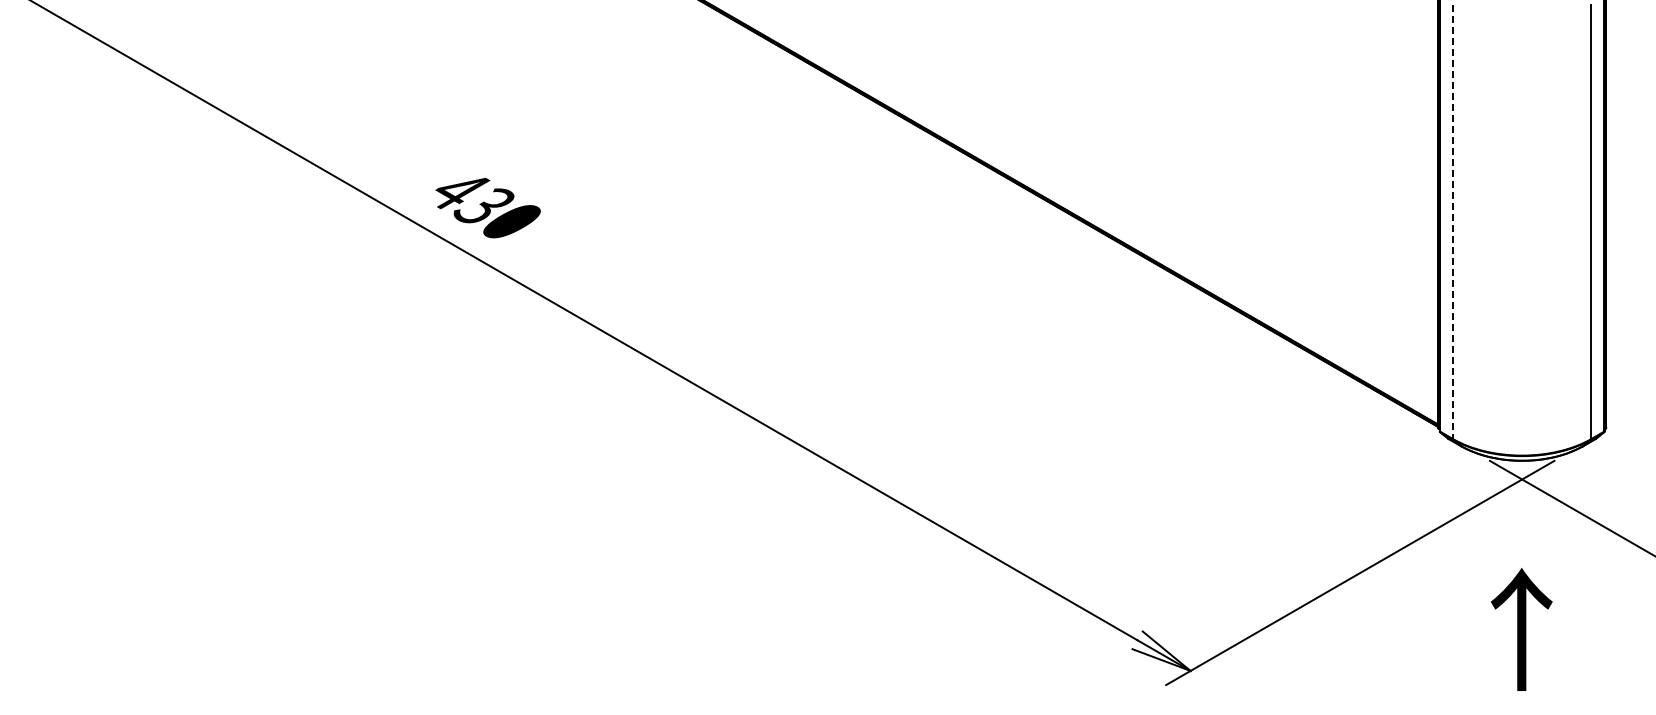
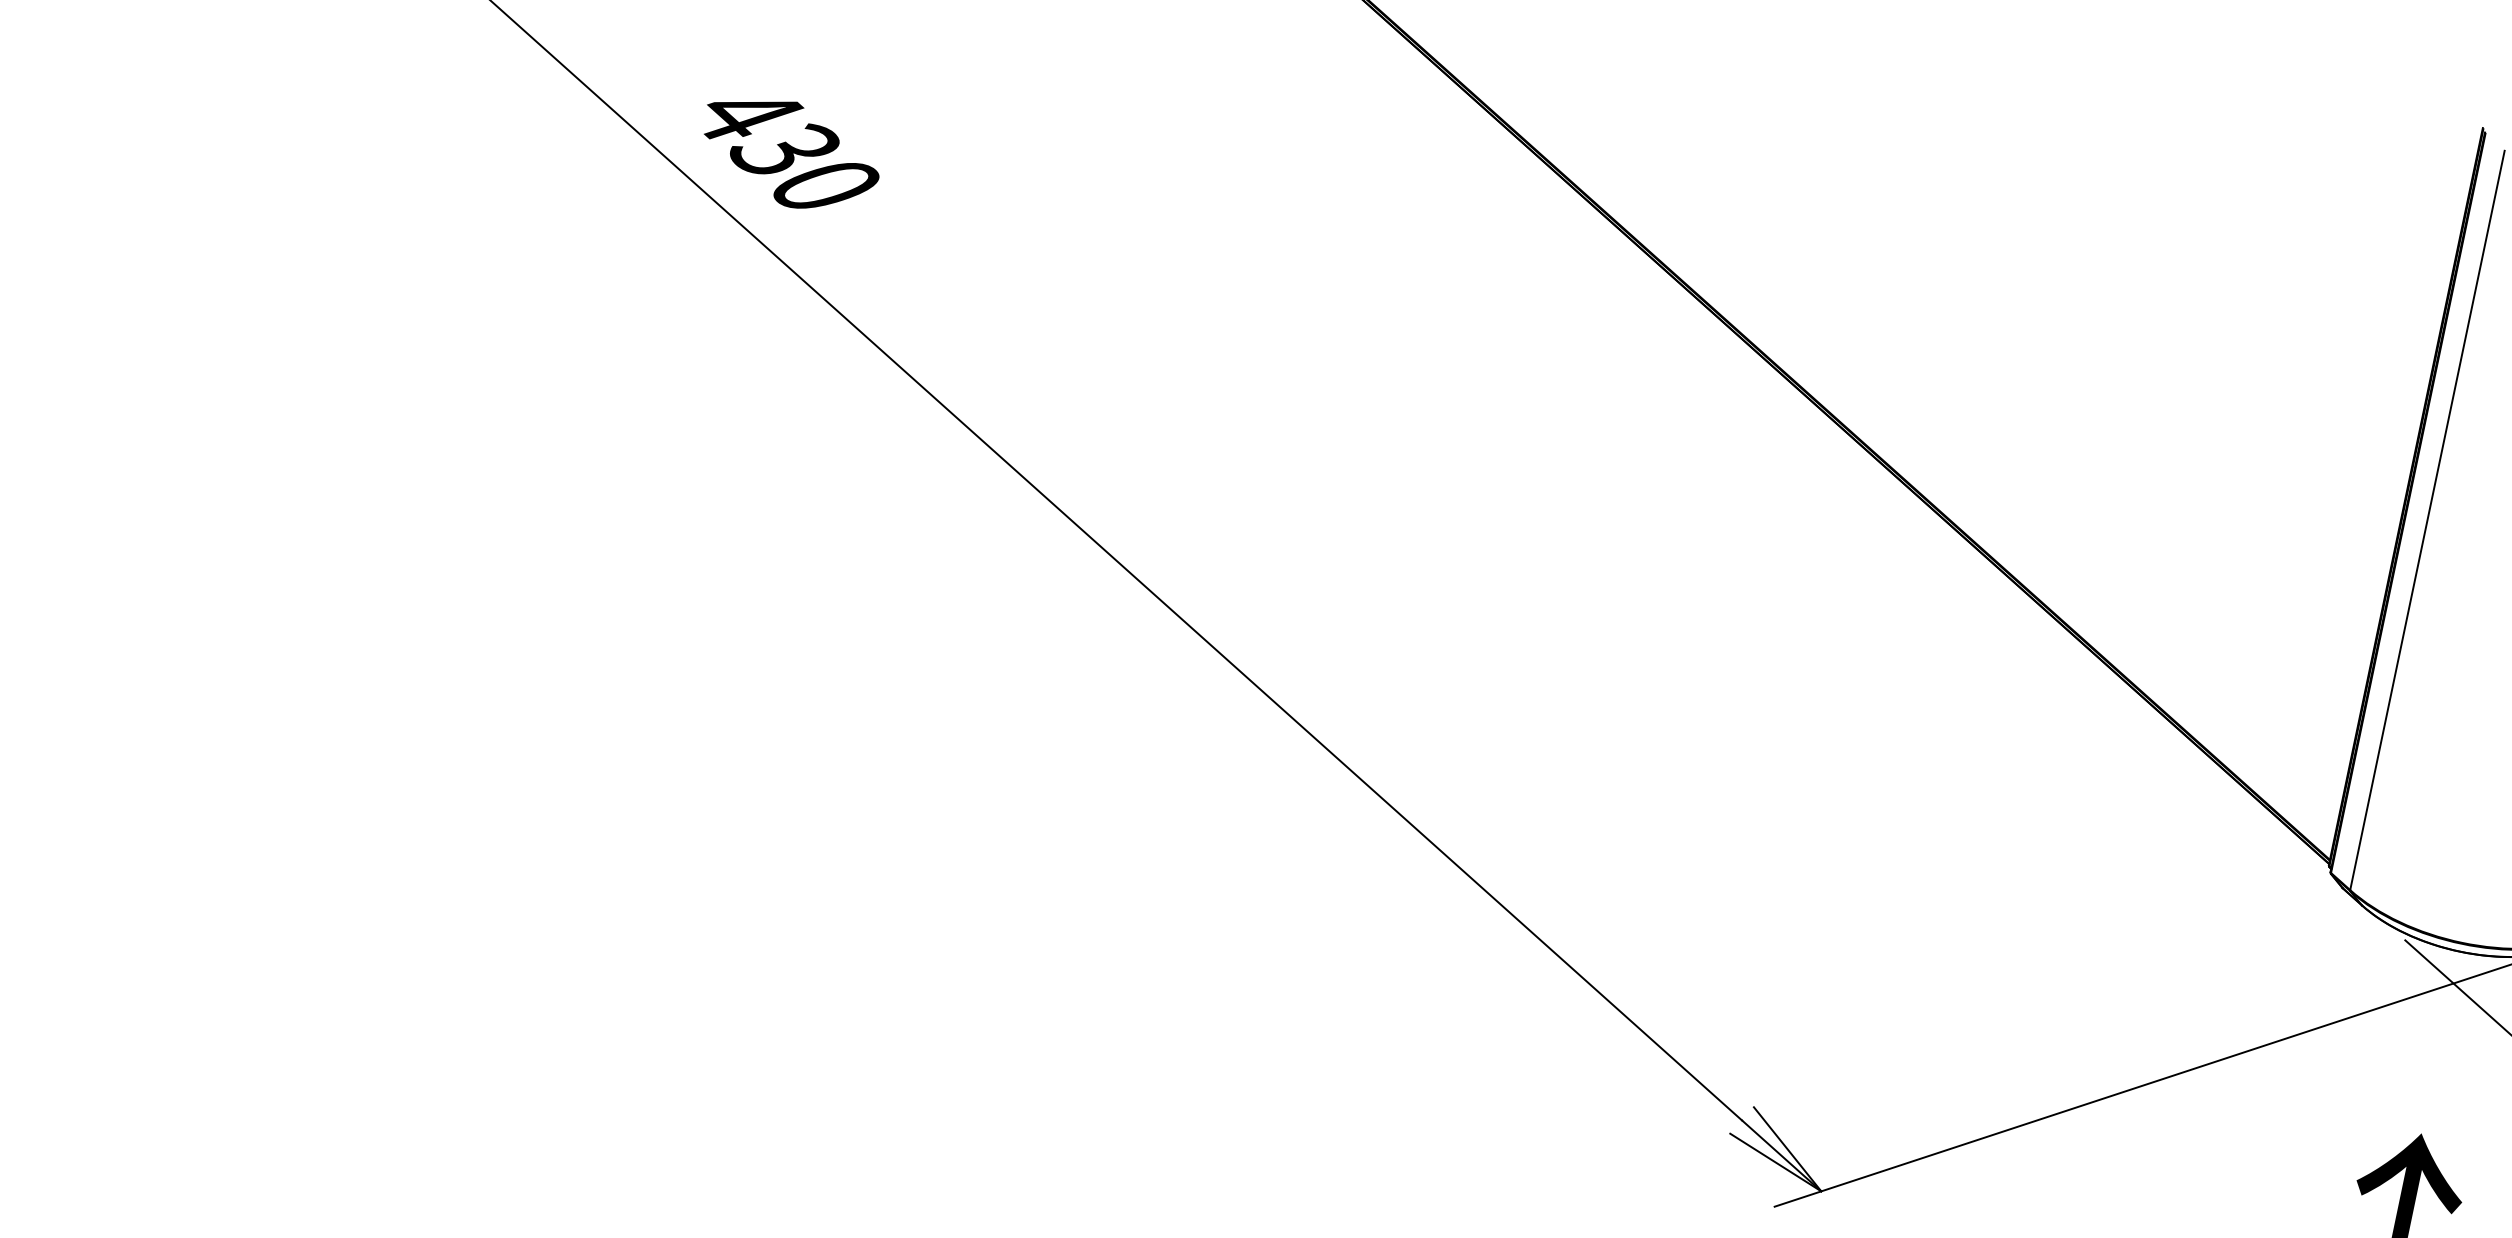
line: (1452, 222) -> (2426, 521), dashed -> solid

